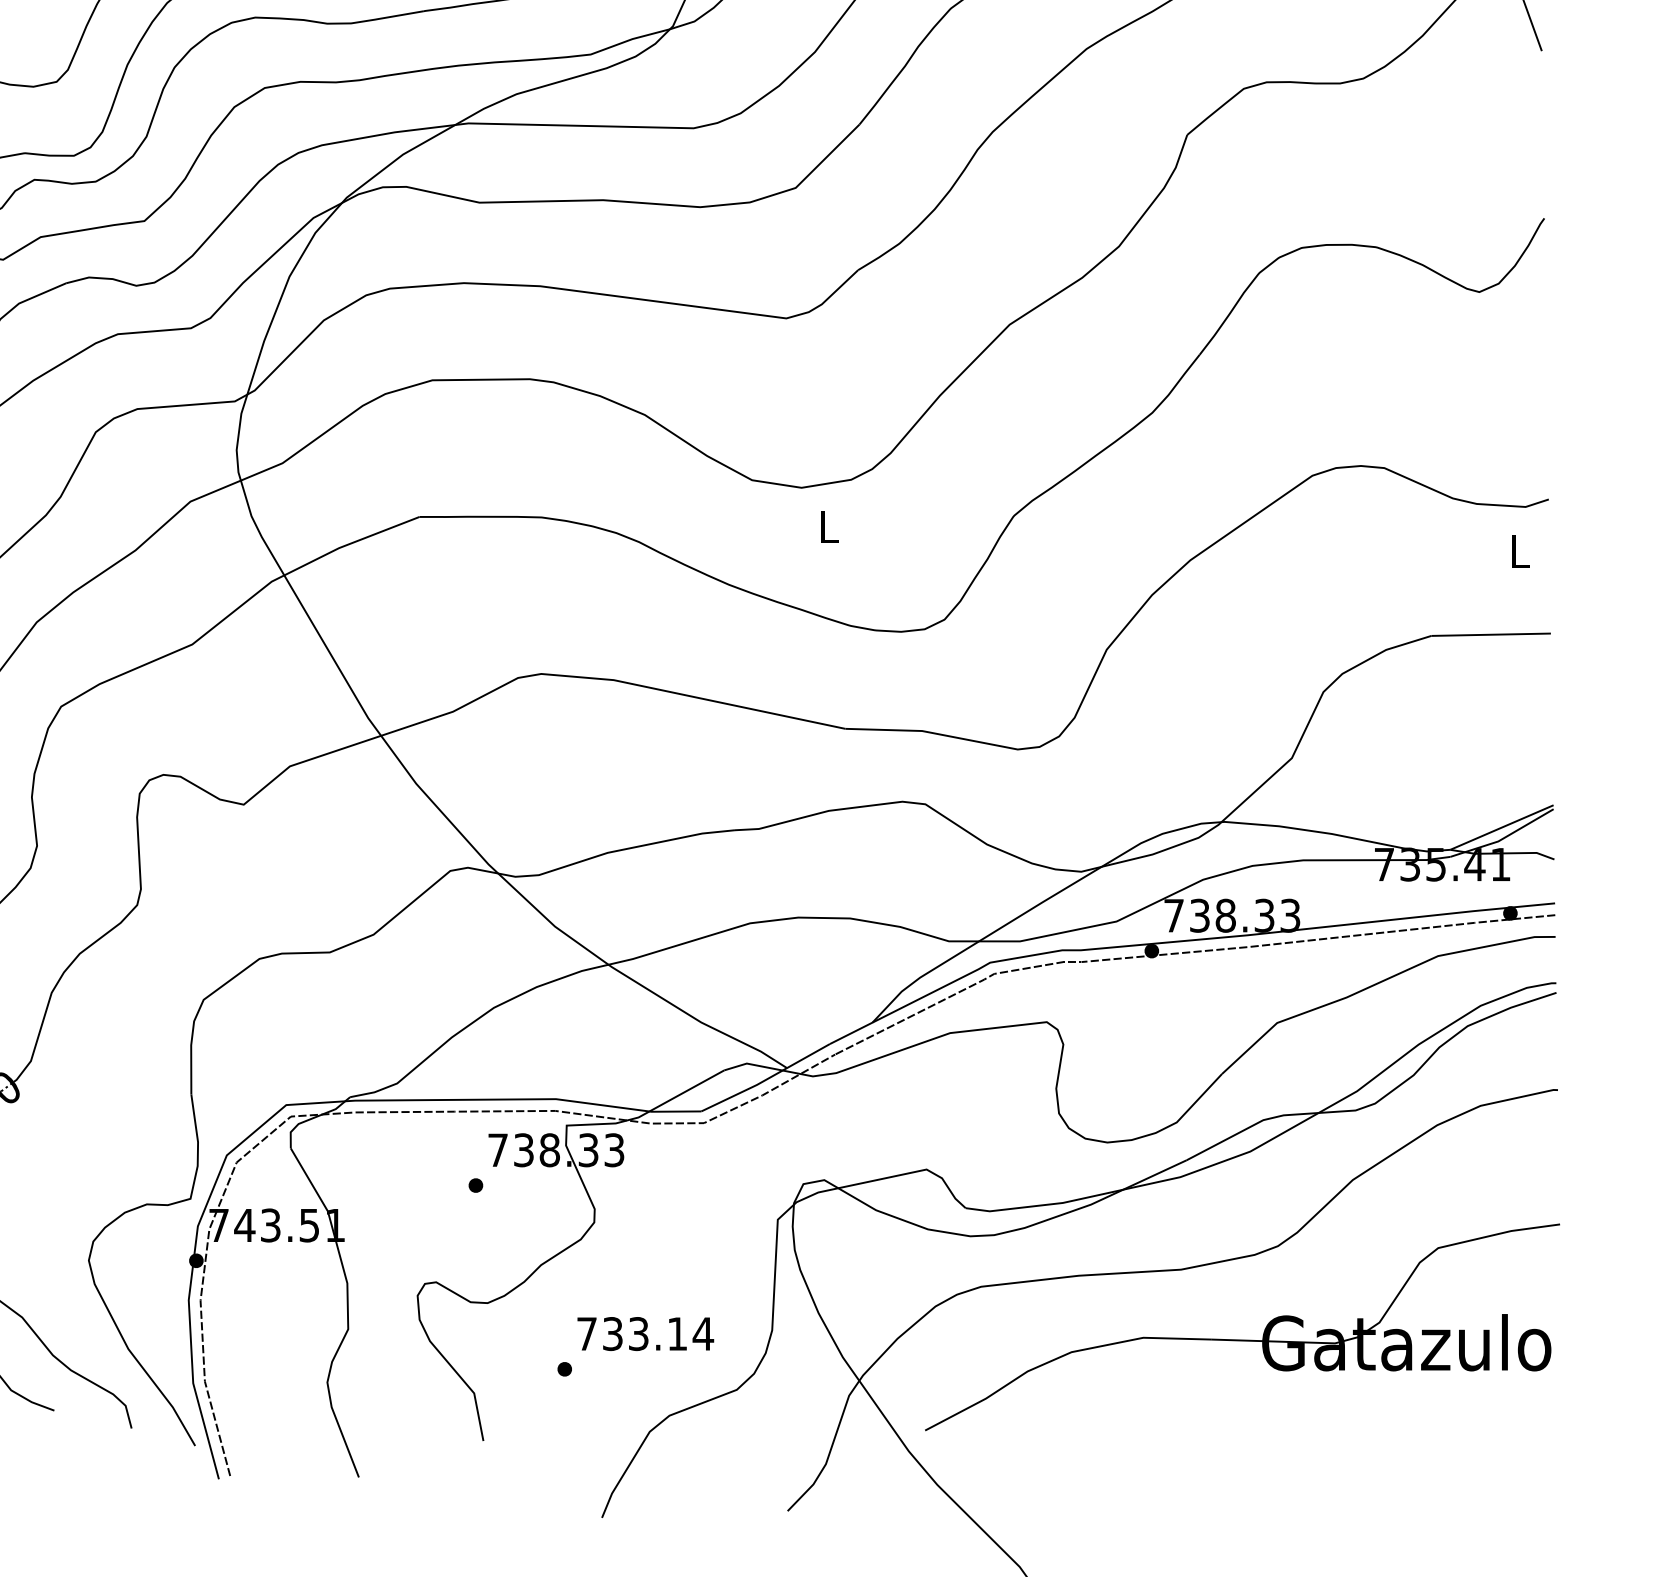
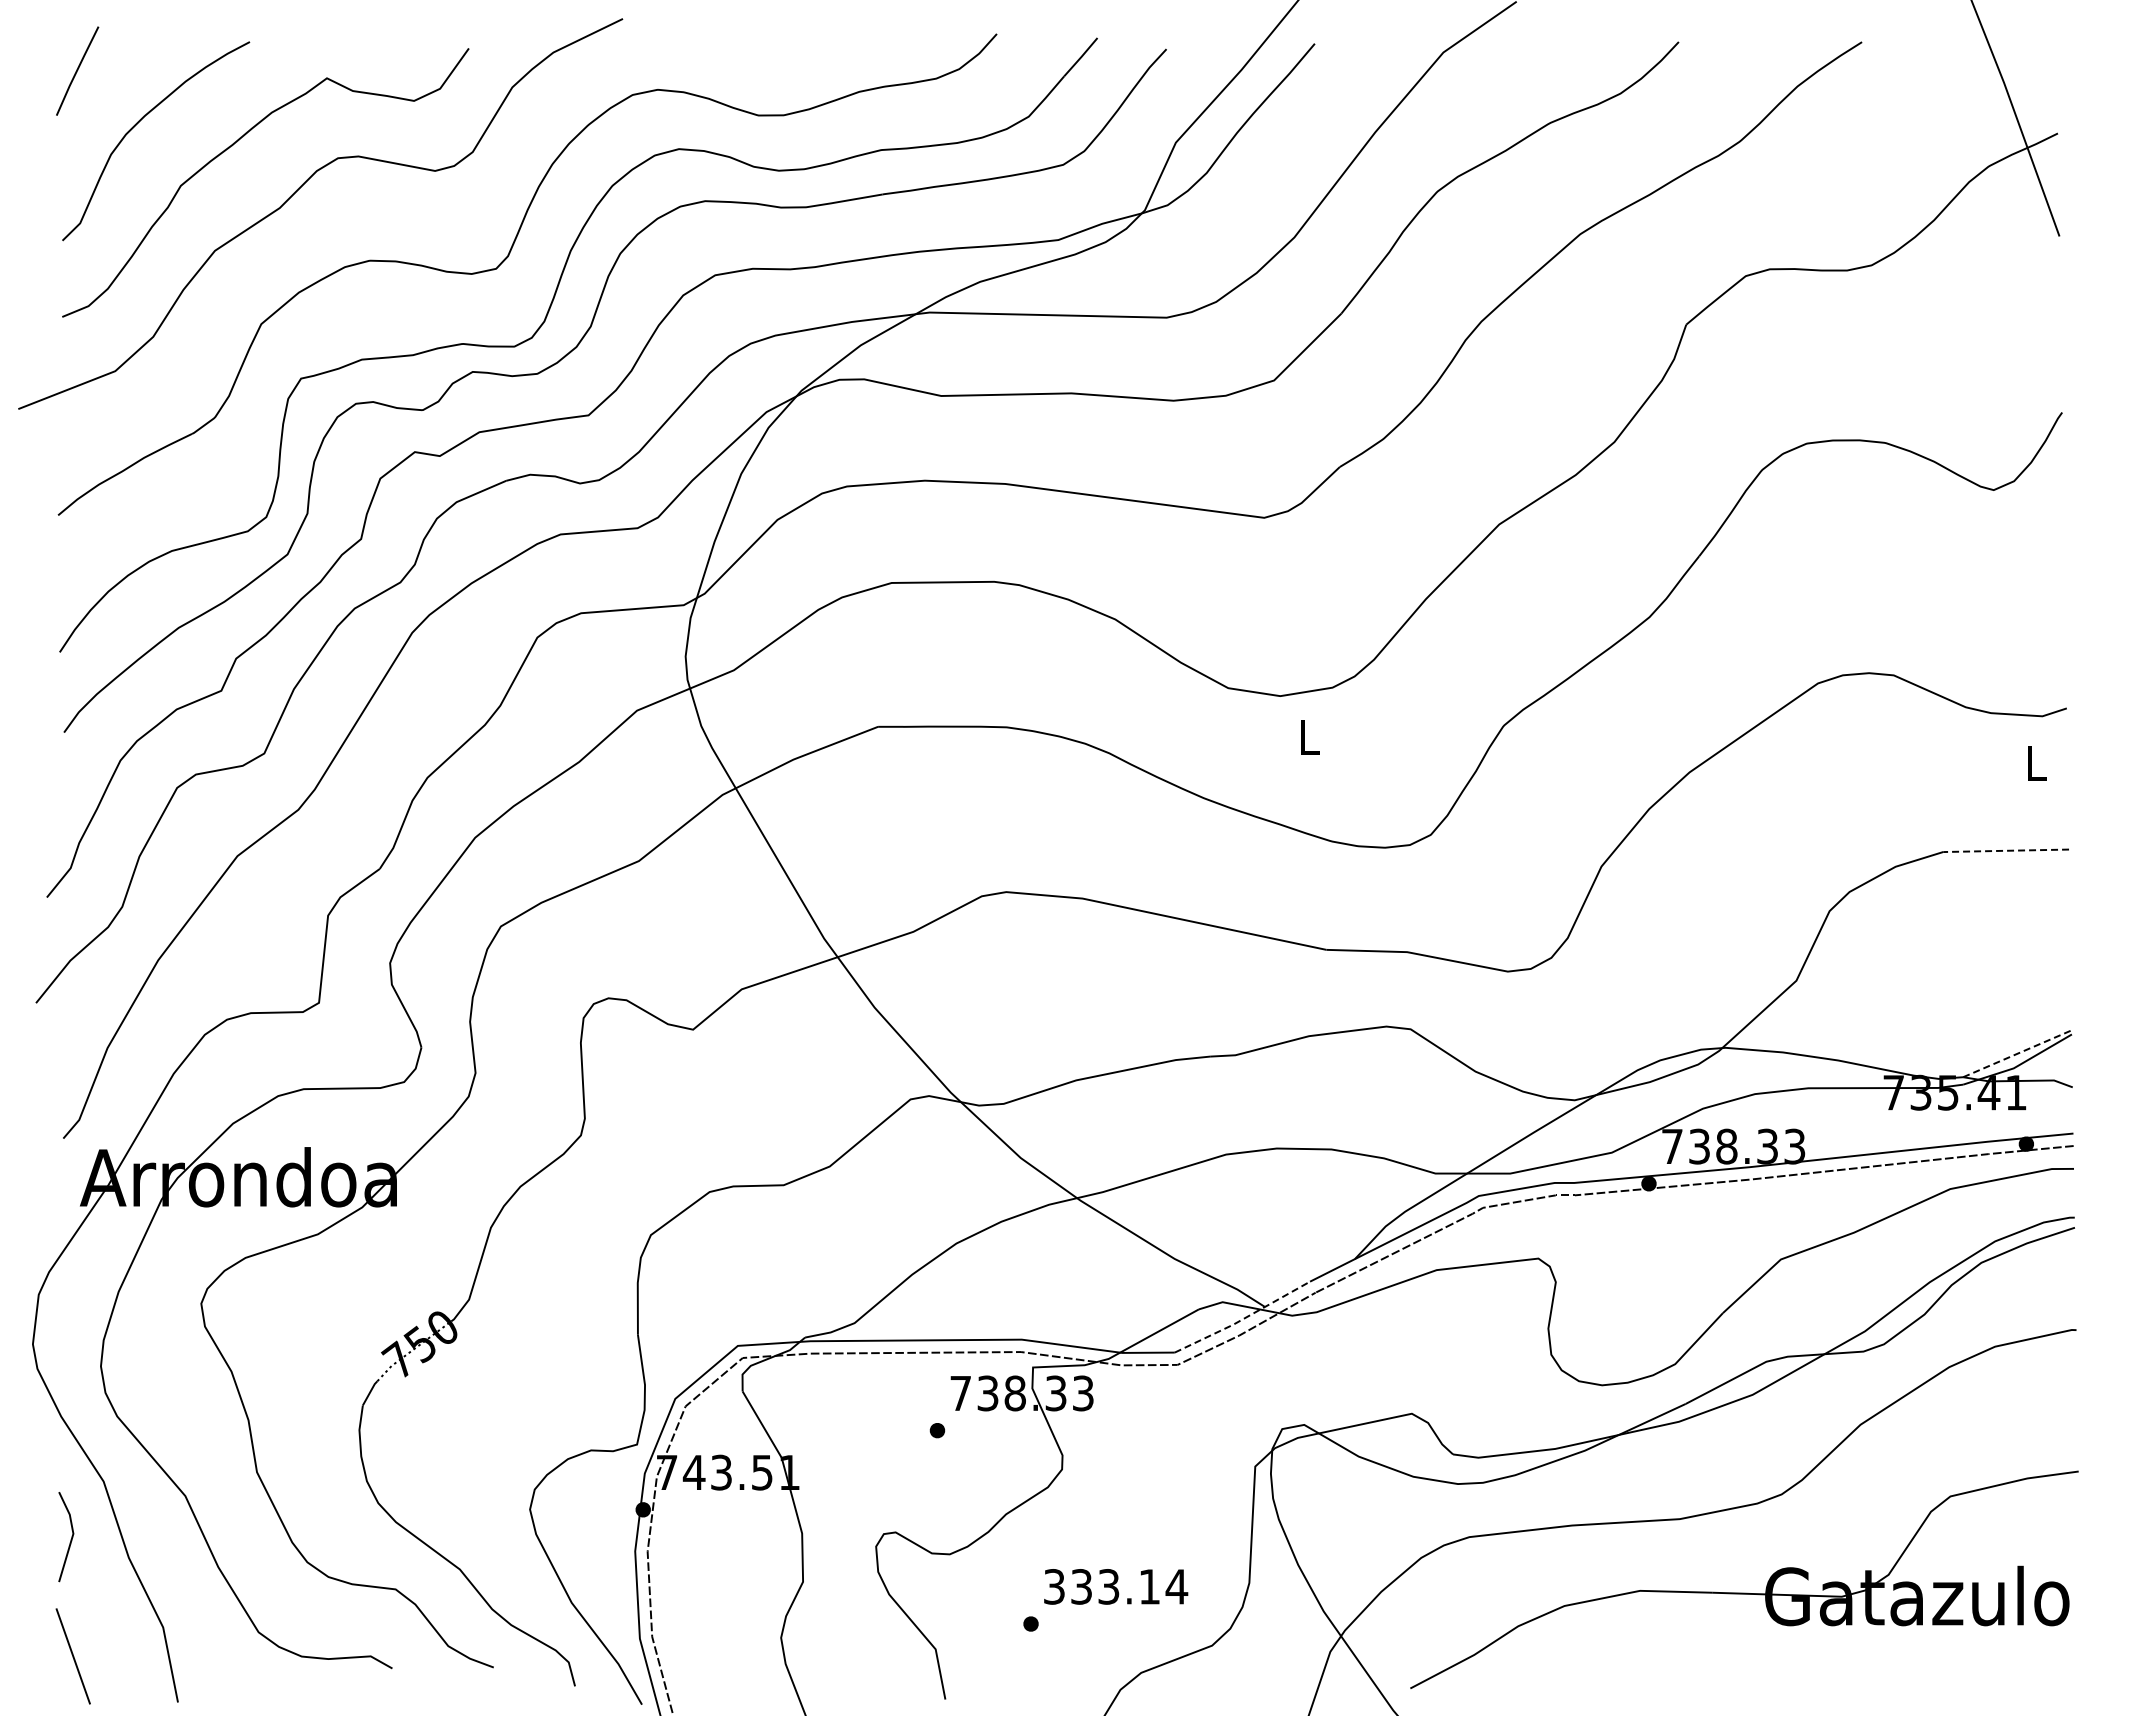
line: (1491, 634) -> (2006, 850), solid -> dashed
line: (1501, 827) -> (2017, 1053), solid -> dashed
line: (765, 1080) -> (1242, 1319), solid -> dashed
text: (587, 1333) -> (1054, 1586), 733.14 -> 333.14

